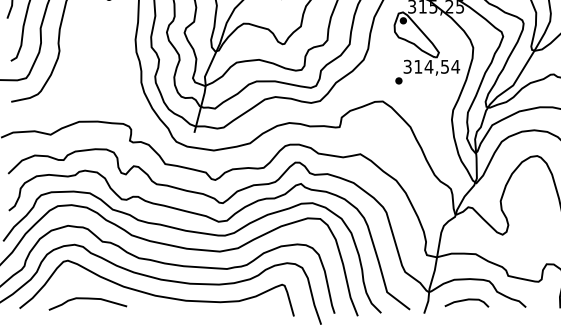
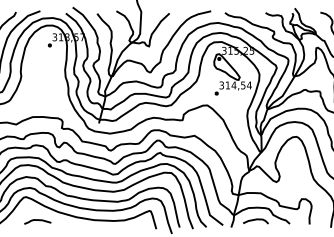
part: (87, 303) -> (37, 221), size x0.6

